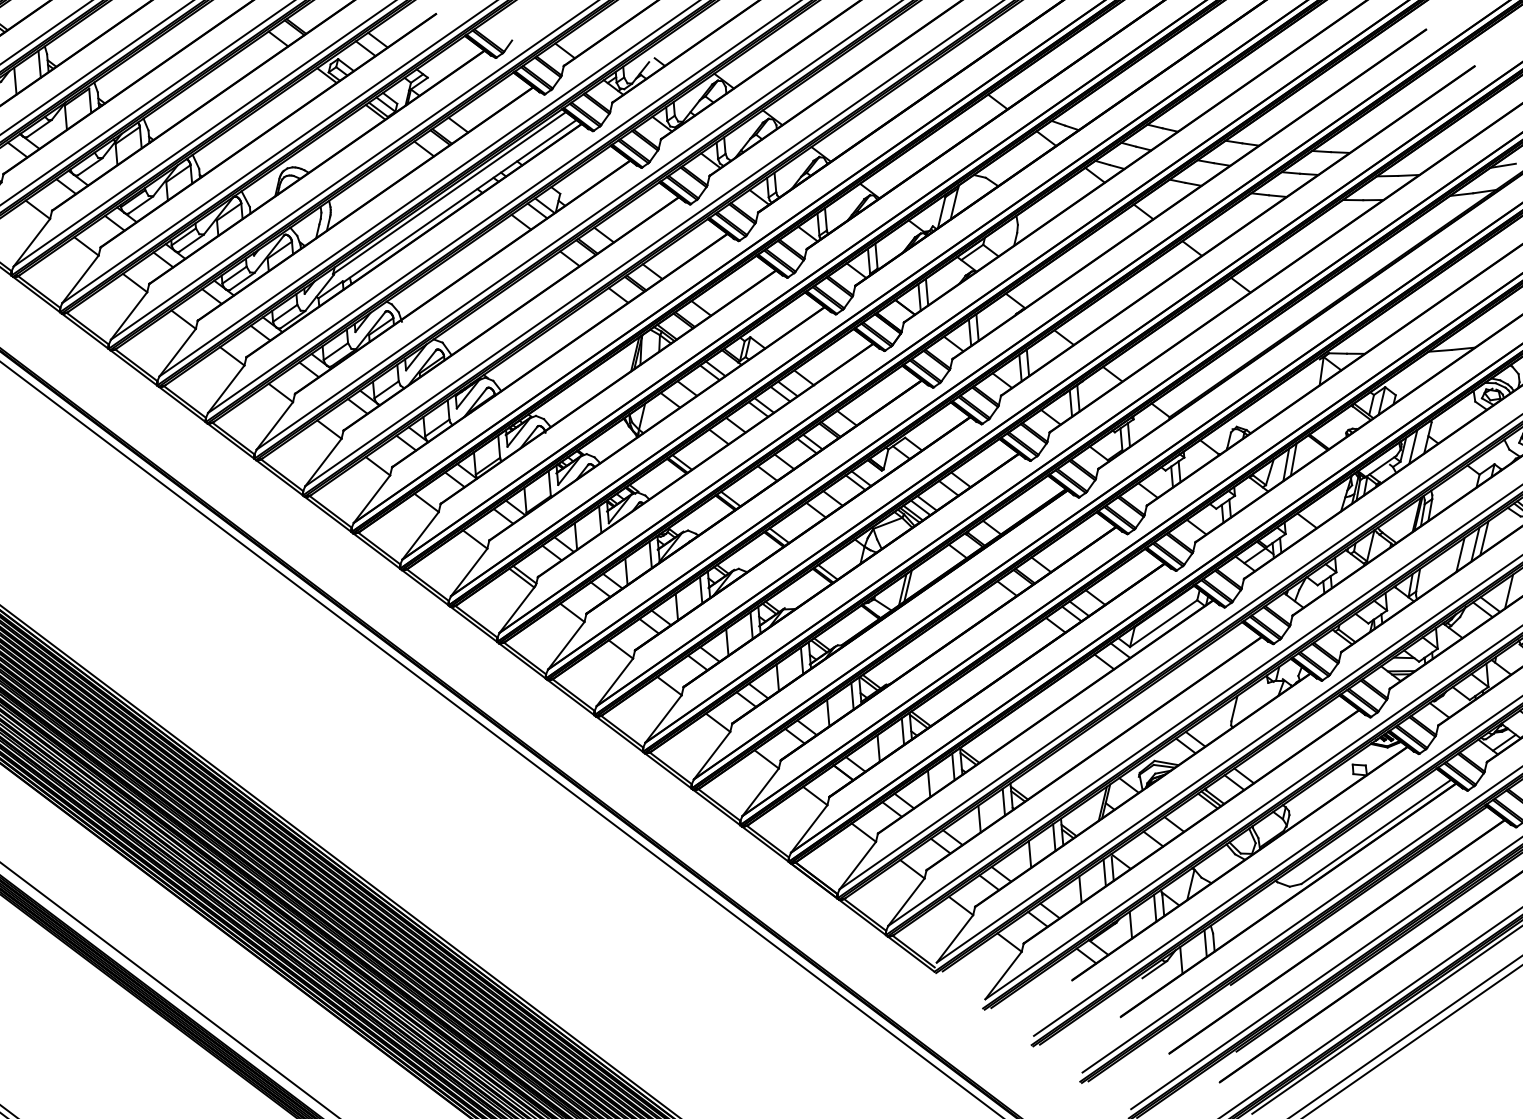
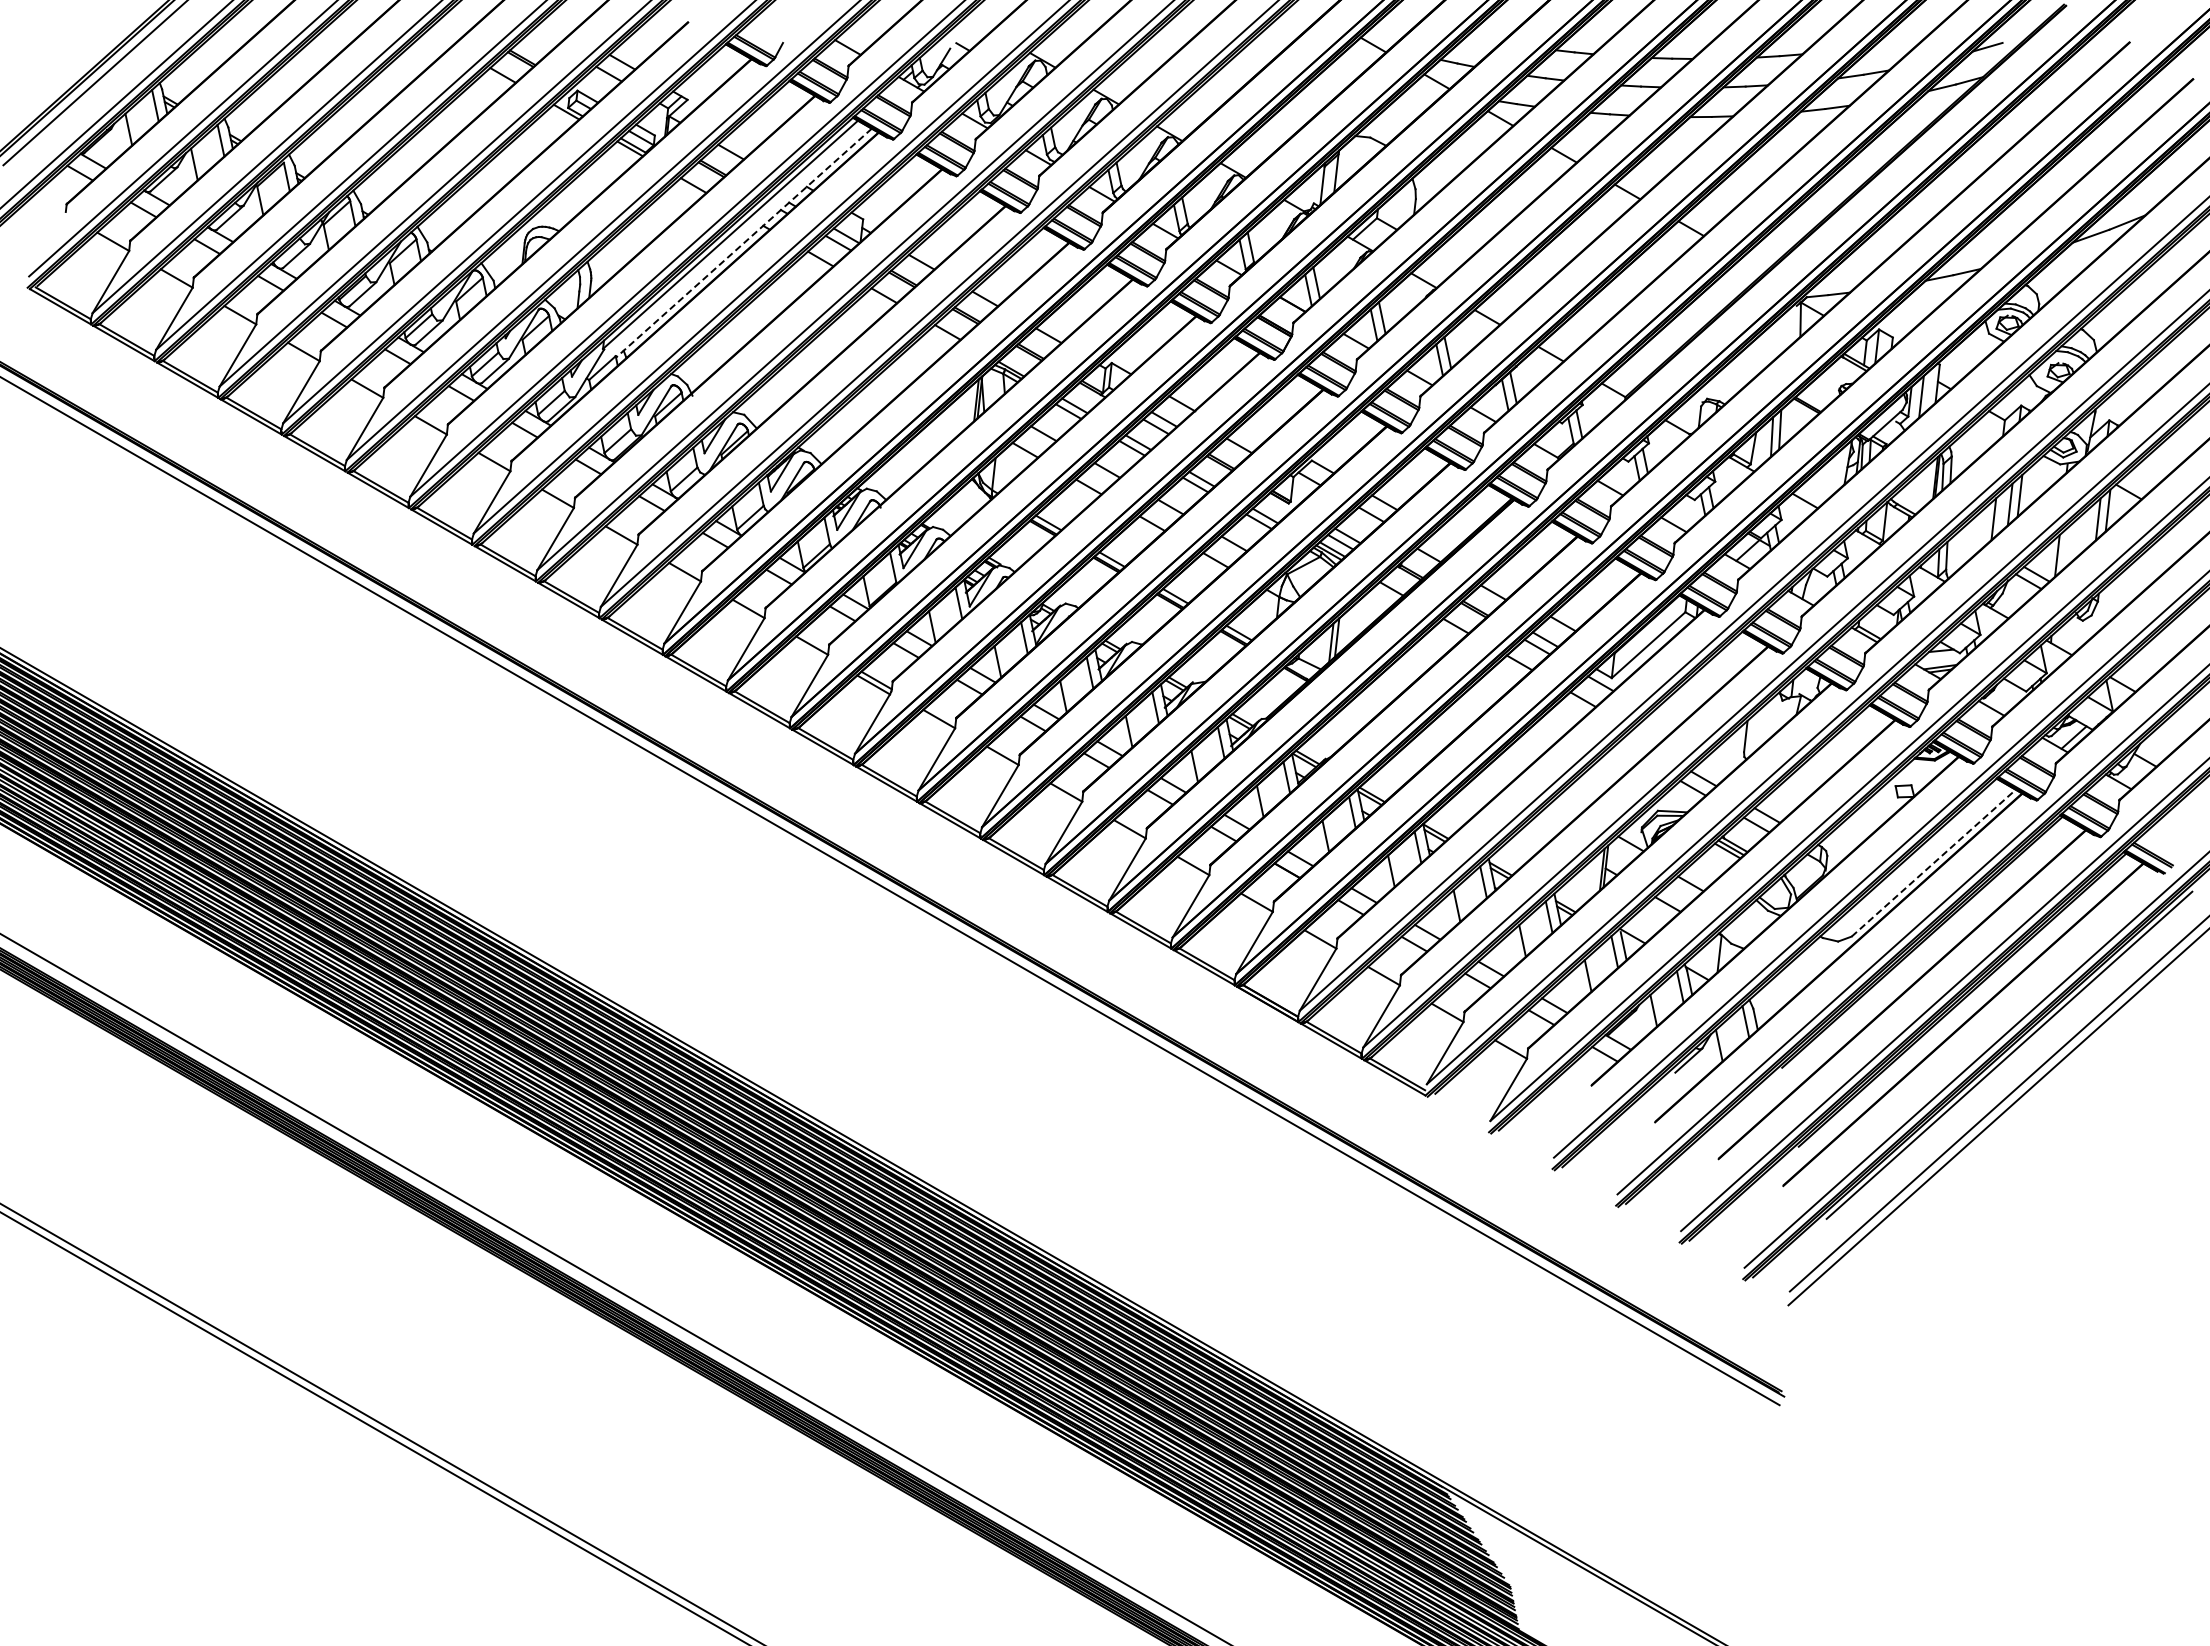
line: (459, 201) -> (743, 243), solid -> dashed
line: (1376, 831) -> (1934, 862), solid -> dashed

